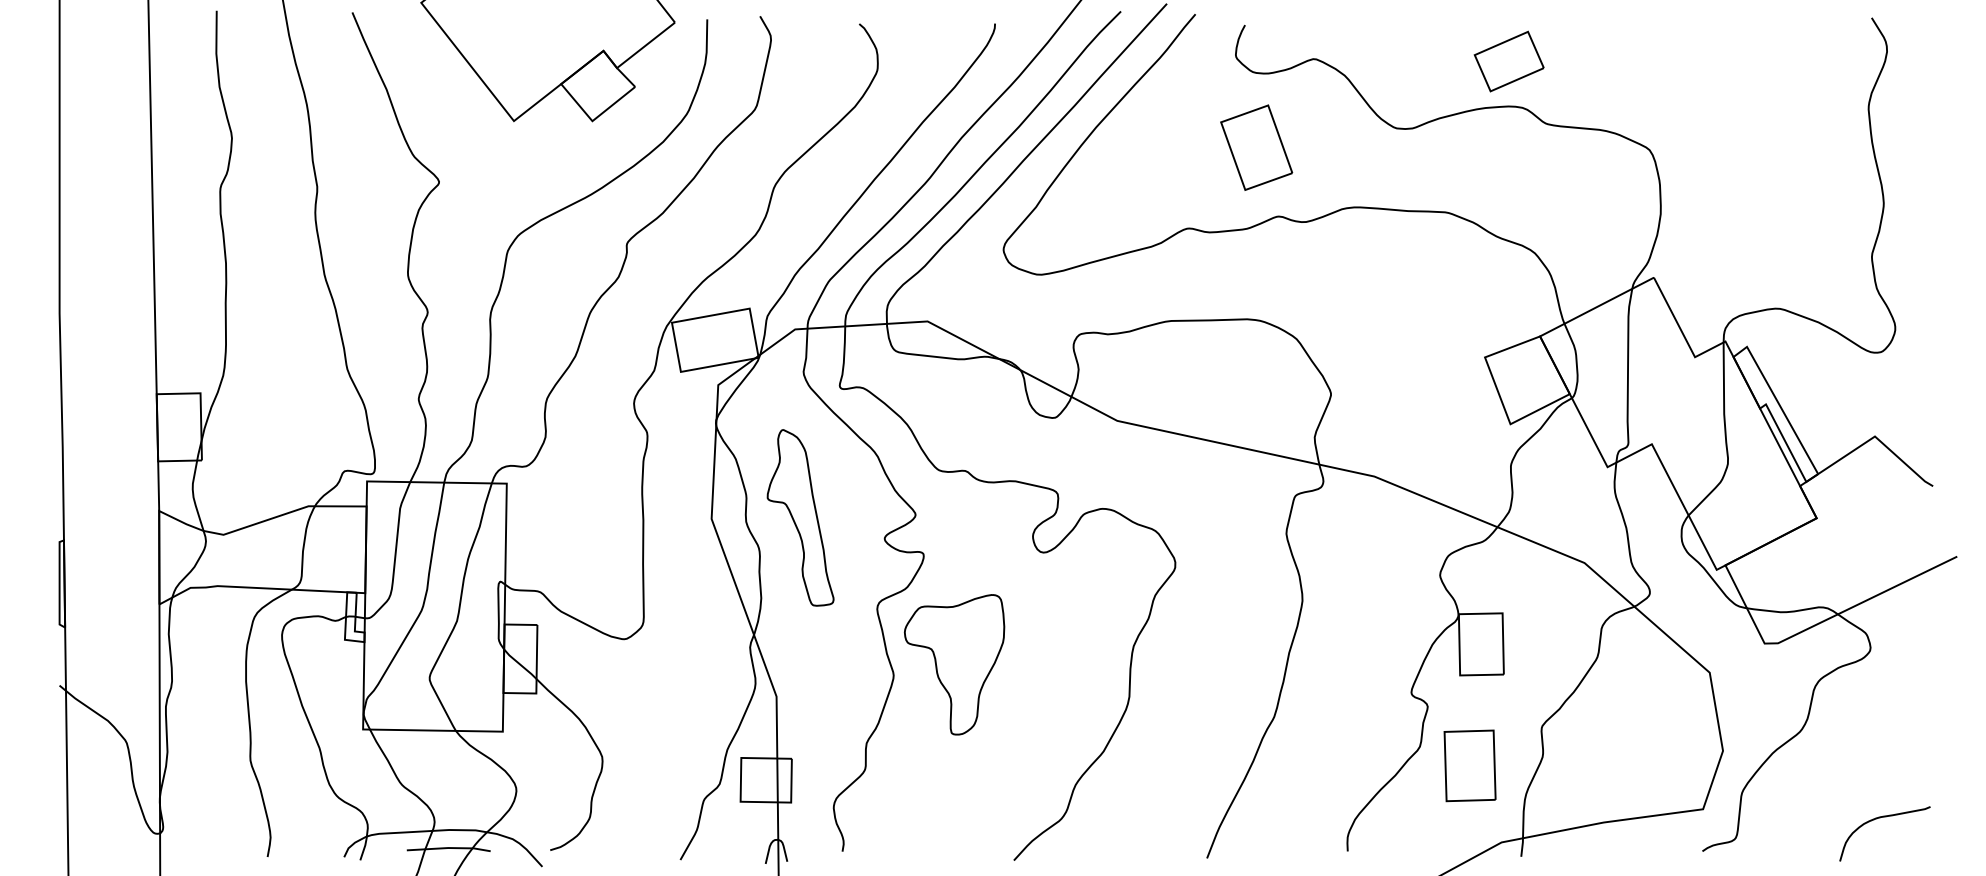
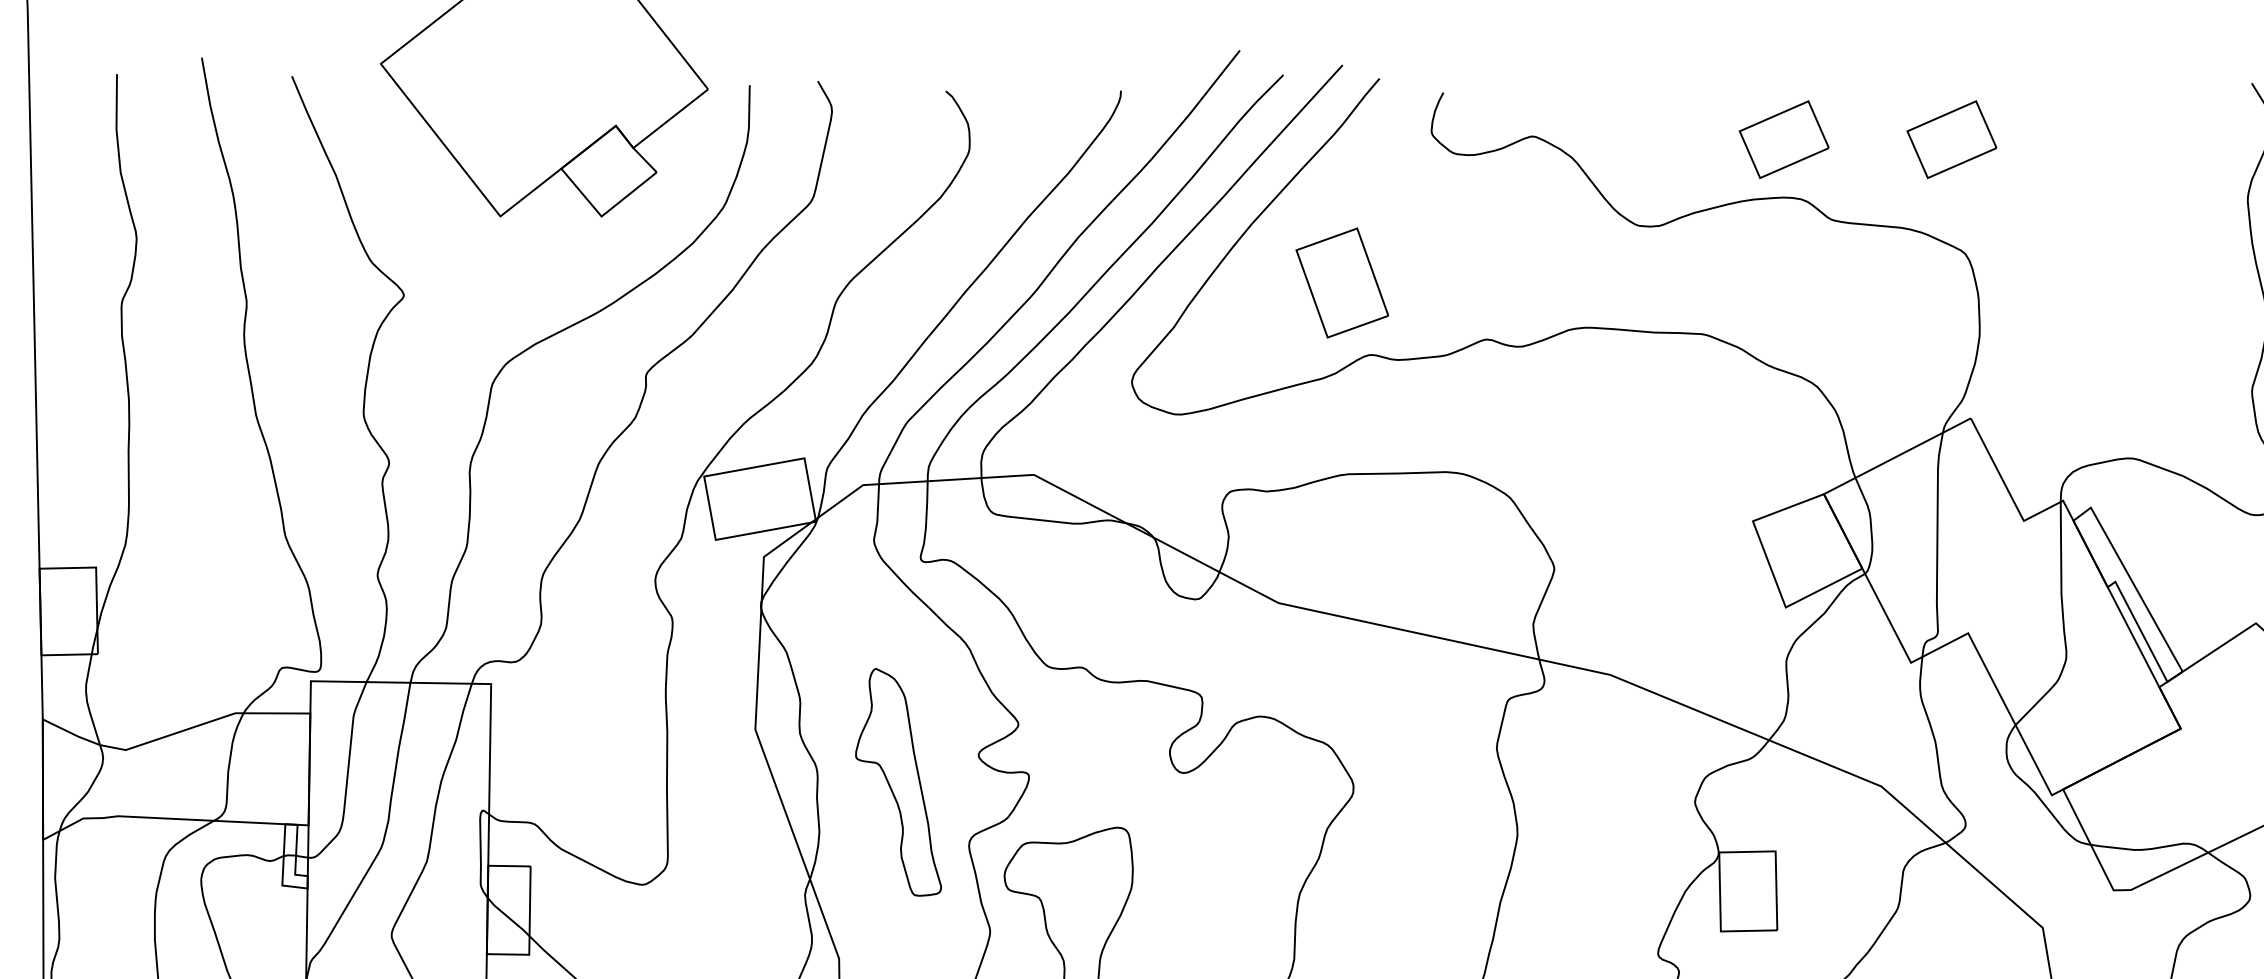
part: (1638, 61) -> (1950, 139), added
part: (1256, 147) -> (1342, 282), moved
part: (800, 517) -> (898, 781), moved

